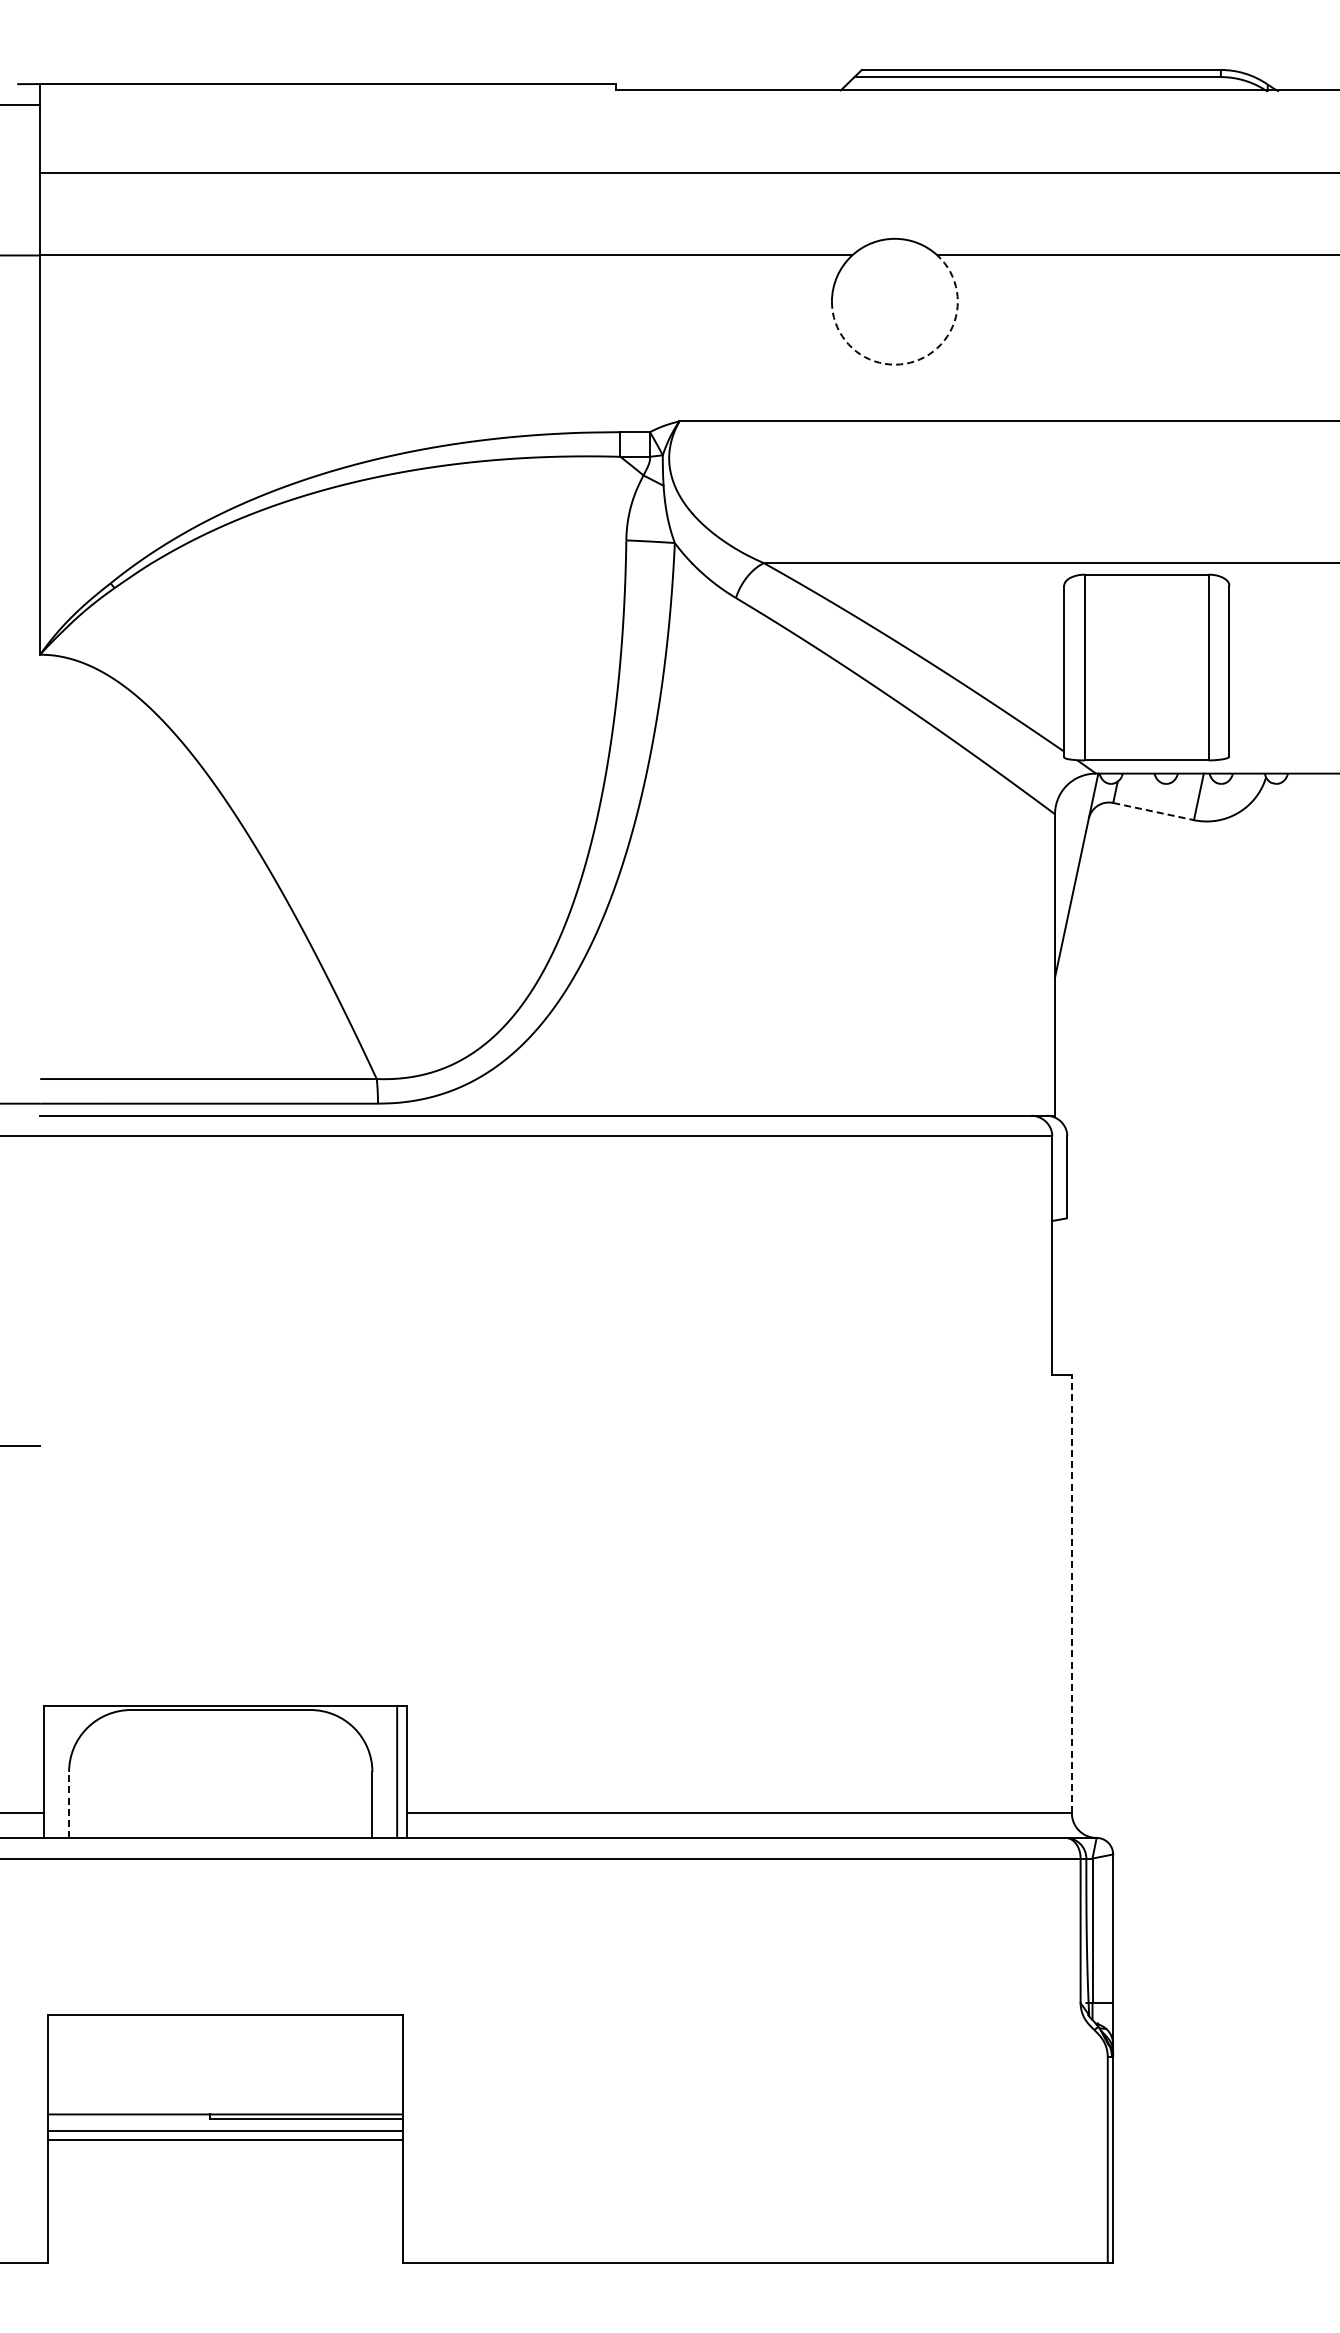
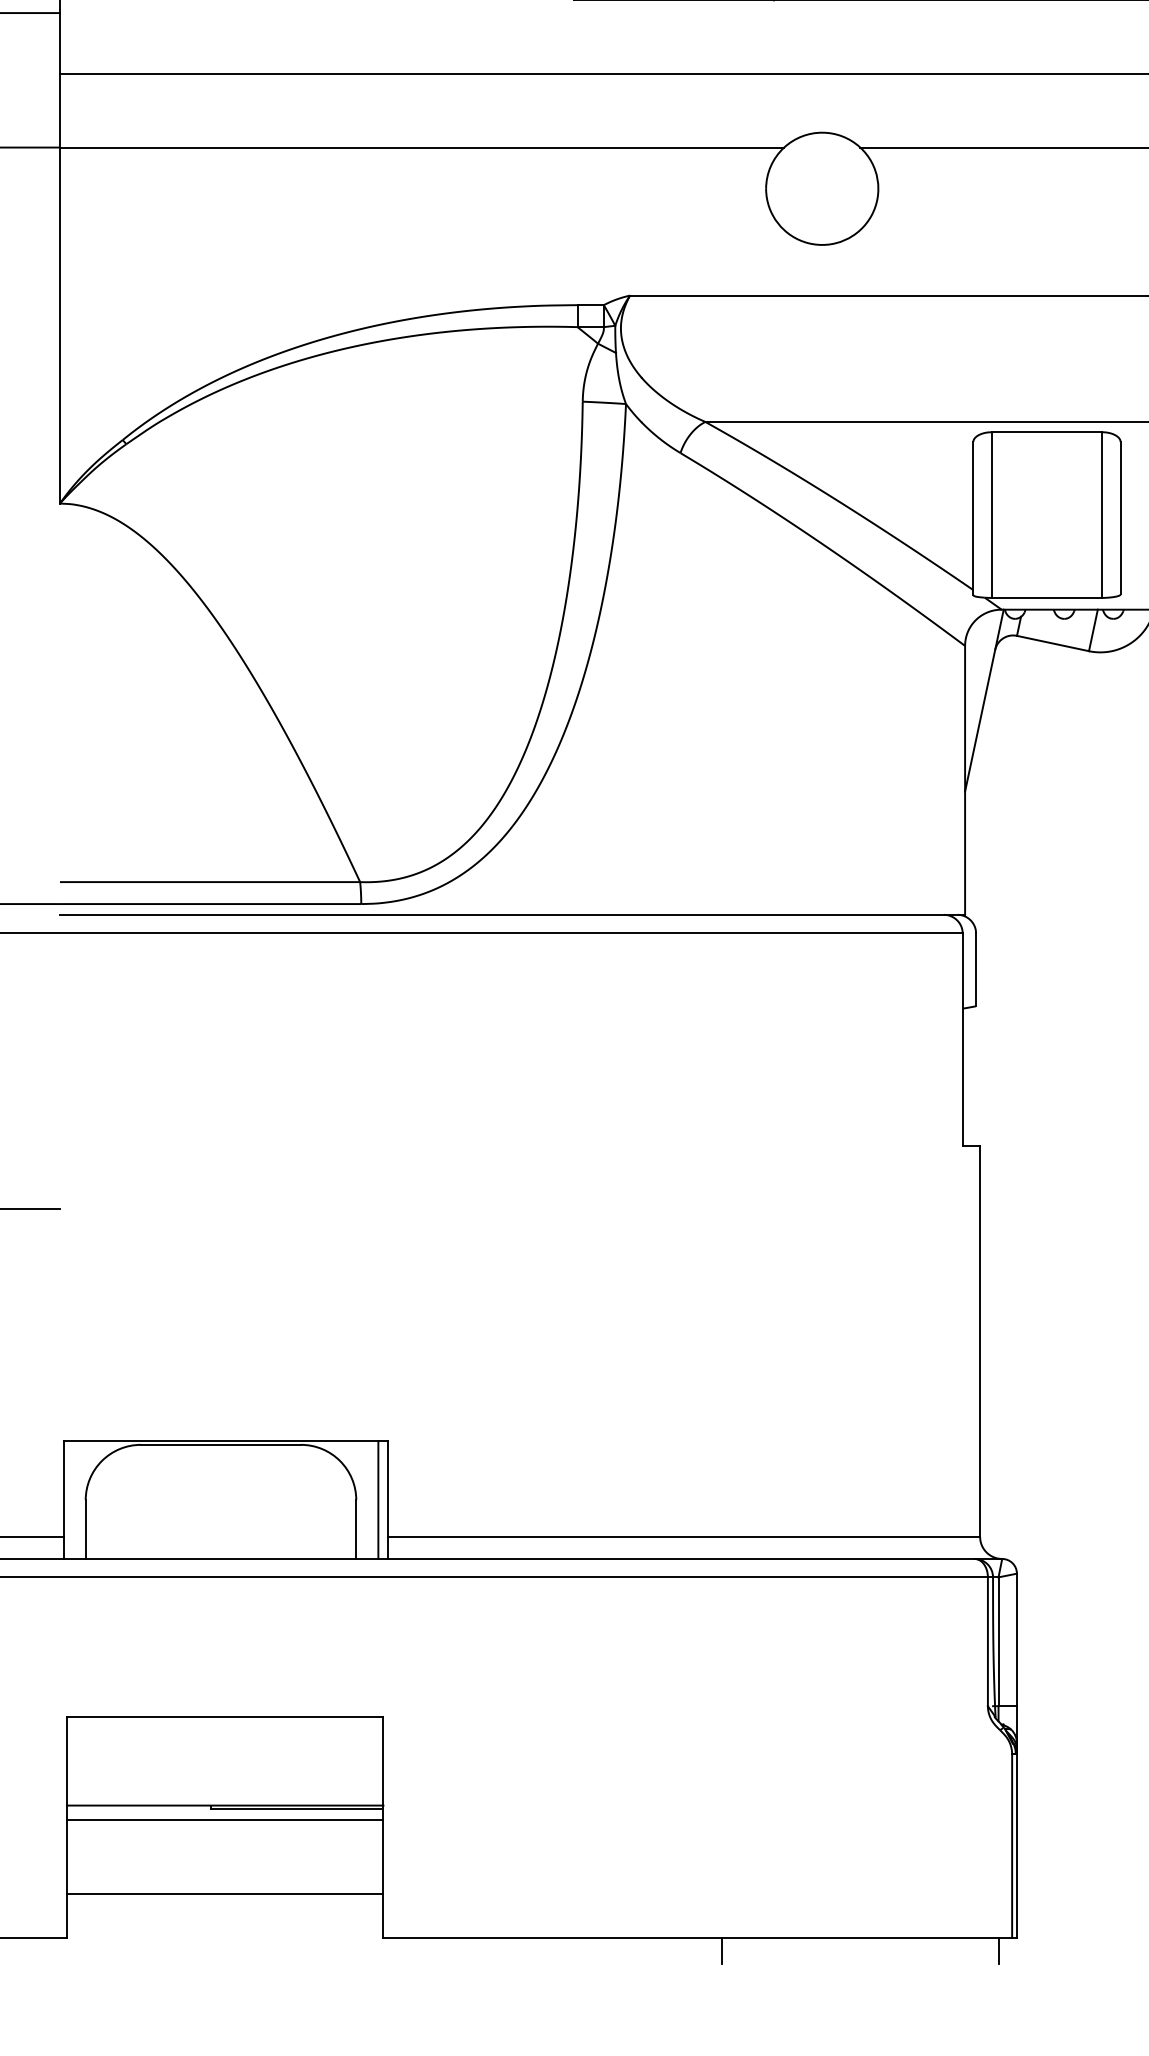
arc: (920, 359) -> (845, 240), dashed -> solid
line: (1154, 811) -> (1053, 643), dashed -> solid
line: (1071, 1593) -> (979, 1340), dashed -> solid
line: (69, 1804) -> (86, 1529), dashed -> solid
line: (224, 2140) -> (224, 1893), moved
line: (783, 2277) -> (722, 1951), added
line: (1092, 2277) -> (998, 1951), added

